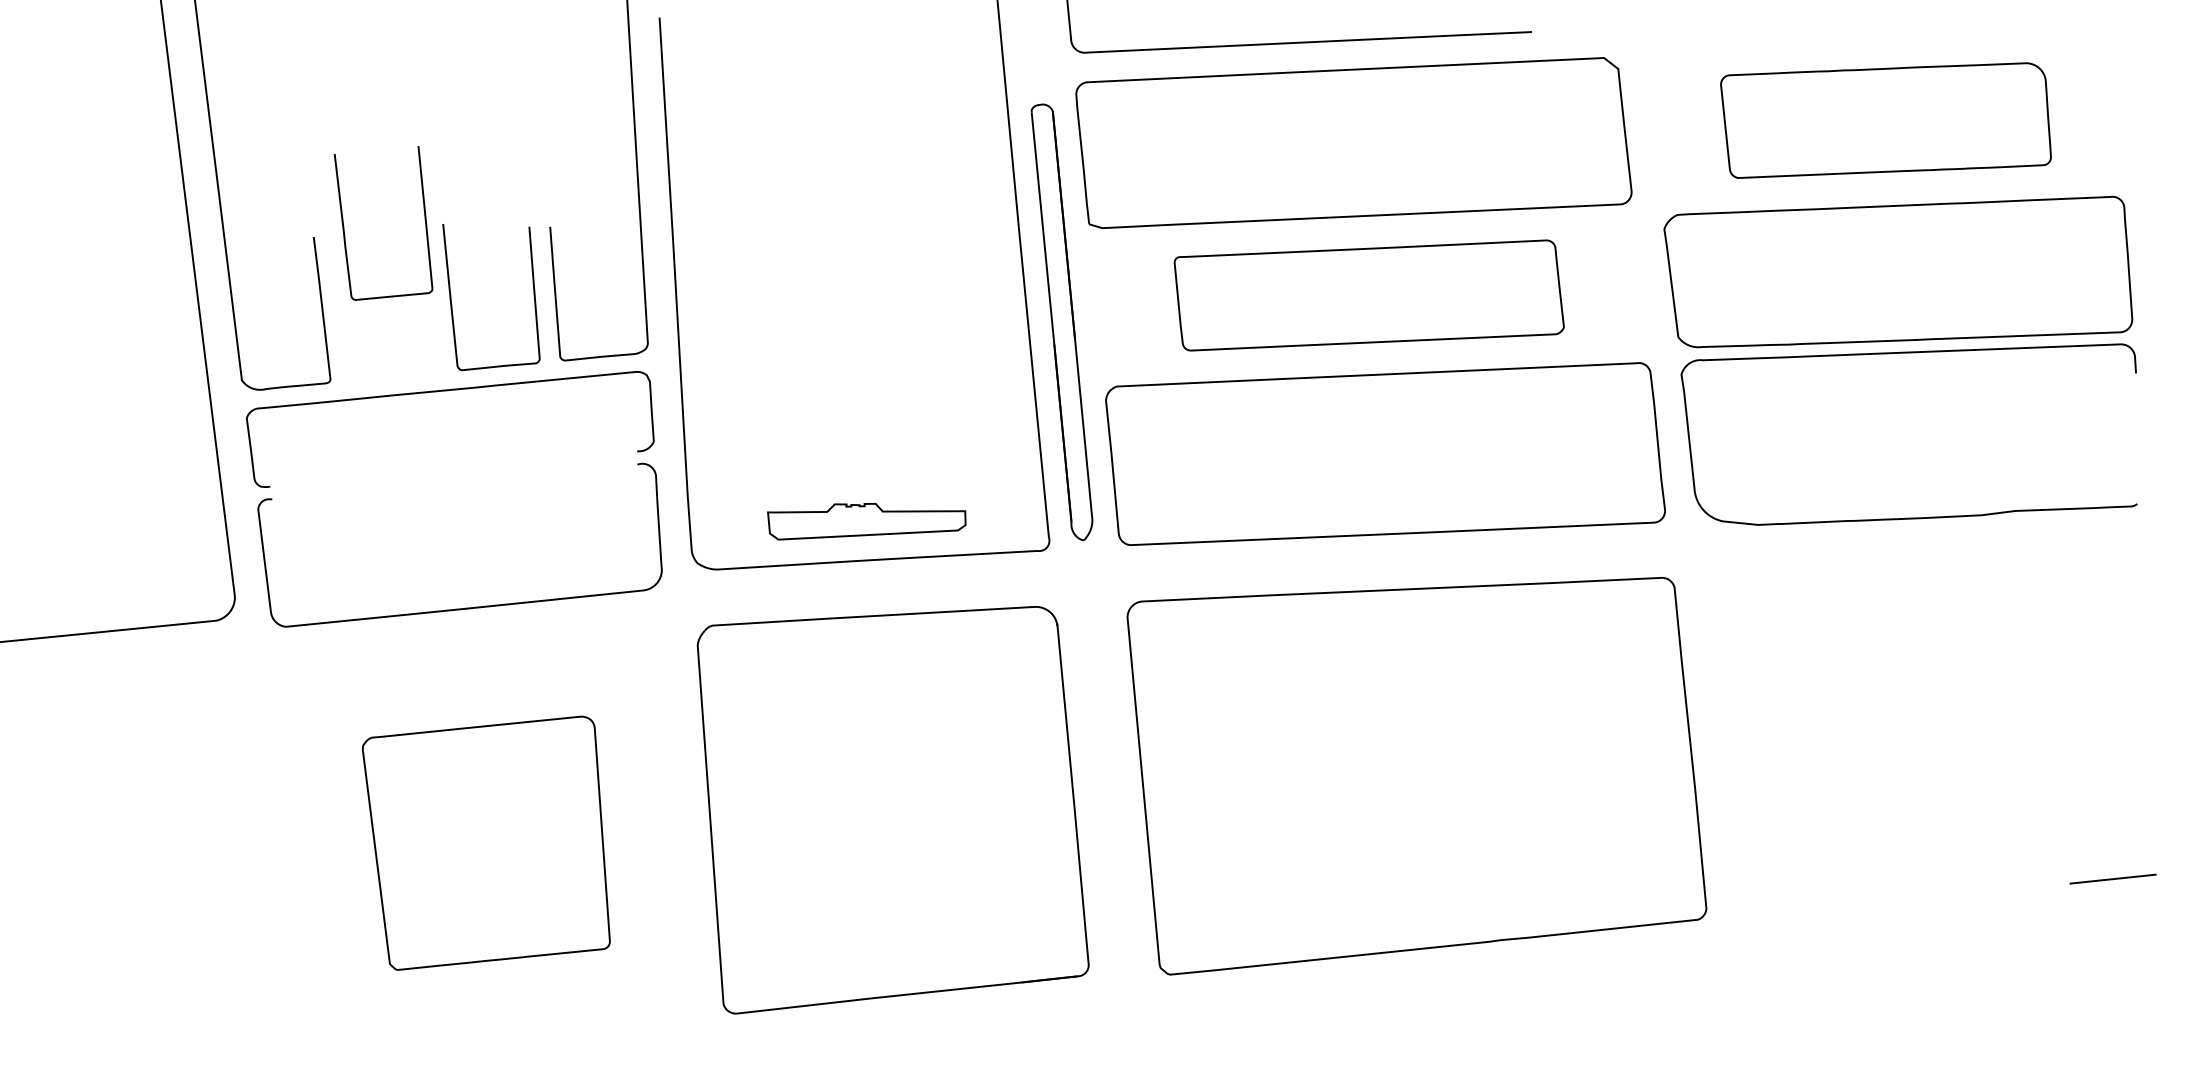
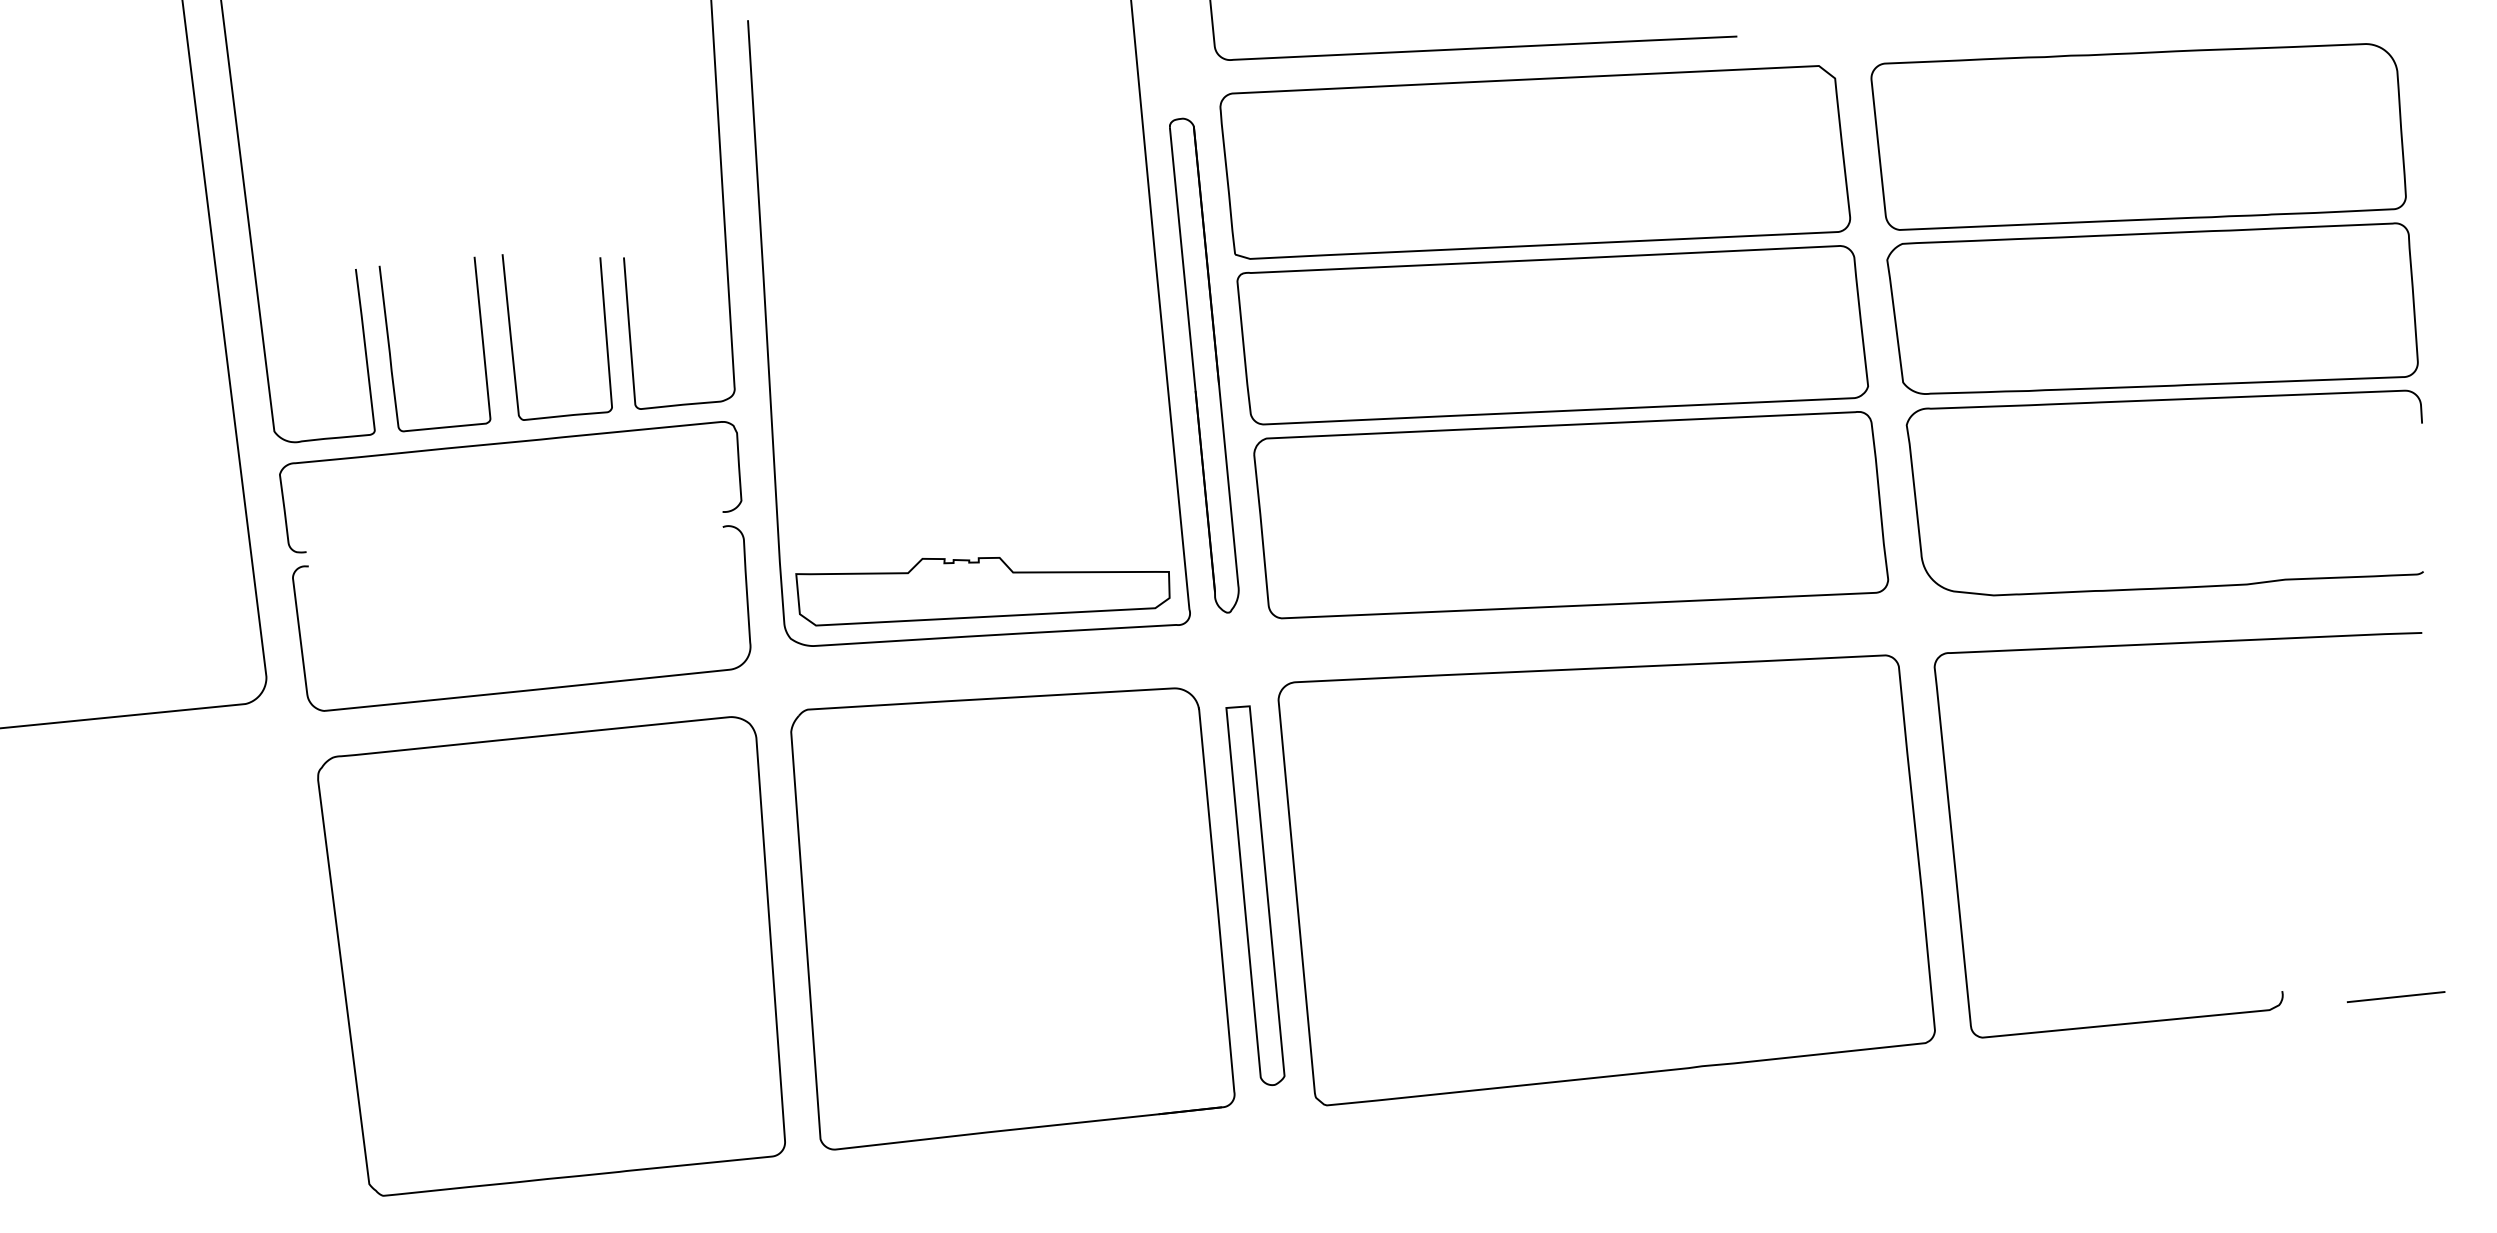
part: (1885, 120) -> (2138, 136), size x1.43
curve: (344, 226) -> (390, 347), moved
part: (1369, 295) -> (1552, 335), size x1.43
part: (866, 521) -> (982, 591), size x1.67
part: (1107, 789) -> (1255, 895), added
part: (486, 843) -> (551, 956), size x1.67
curve: (1939, 895) -> (2199, 1015), added

